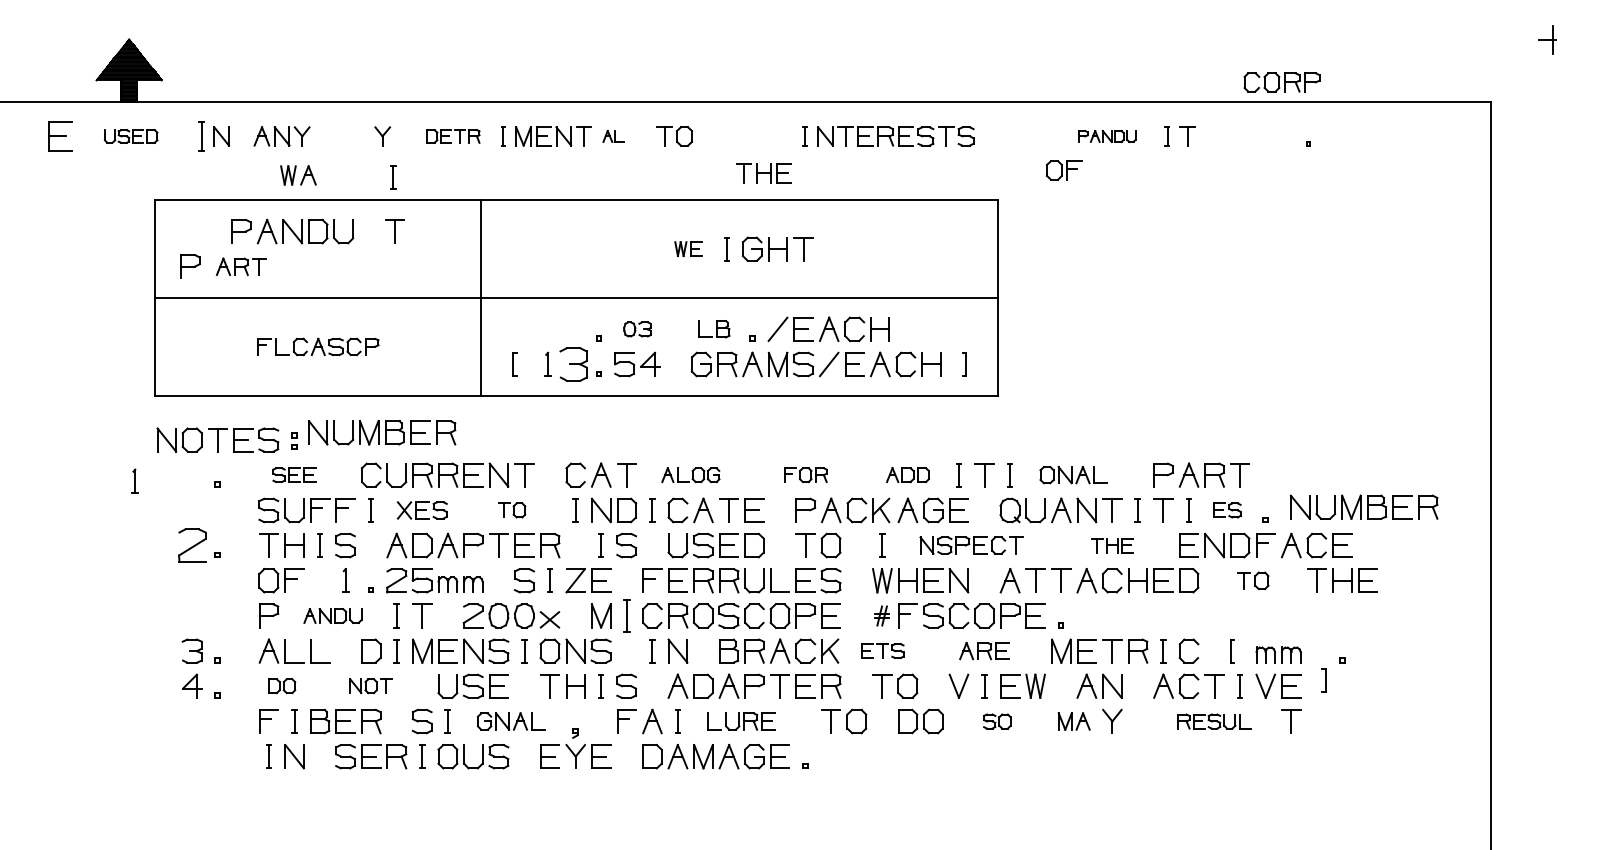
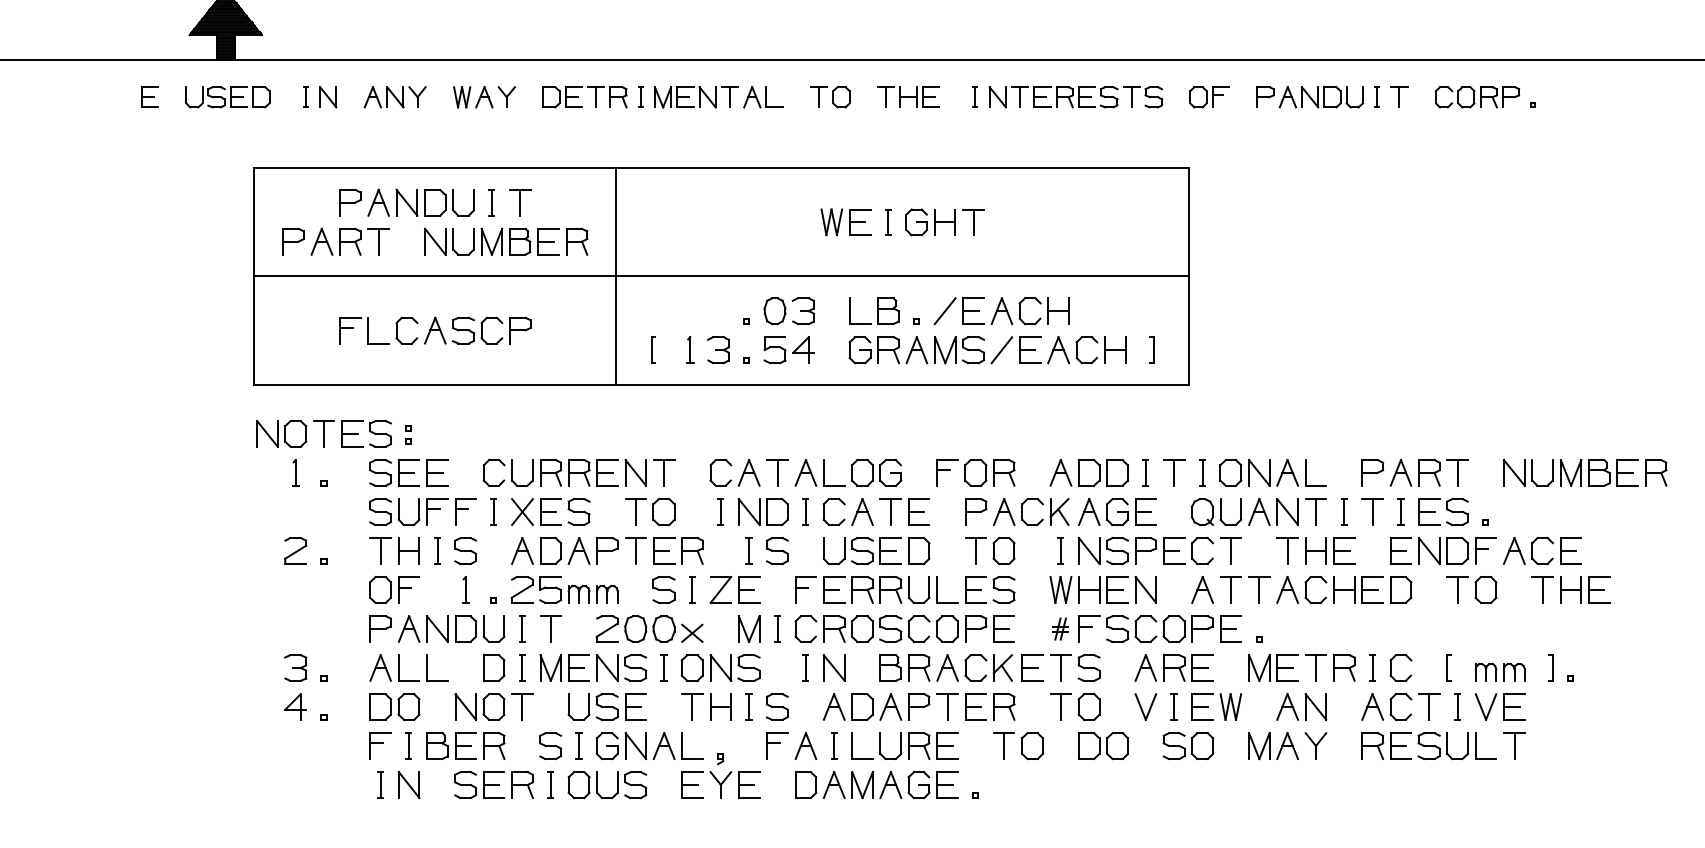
part: (1281, 82) -> (1476, 97), moved
part: (60, 136) -> (149, 97), size x0.62
part: (130, 136) -> (227, 97), size x1.43
part: (201, 136) -> (305, 97), size x0.62
part: (453, 136) -> (585, 97), size x1.43
part: (613, 136) -> (762, 97), size x1.67
part: (1107, 136) -> (1310, 97), size x1.67
part: (1064, 170) -> (1209, 97), moved
part: (763, 173) -> (908, 97), moved
part: (298, 175) -> (473, 97), moved
part: (393, 177) -> (492, 202), moved
part: (688, 248) -> (845, 221), size x1.67
part: (240, 266) -> (349, 241), size x1.43
part: (713, 328) -> (873, 310), size x1.43
part: (637, 329) -> (789, 311), size x1.67
part: (318, 346) -> (435, 330), size x1.43
part: (573, 364) -> (718, 350), size x0.71
part: (382, 432) -> (506, 241), moved
part: (294, 474) -> (409, 472), size x1.67
part: (690, 474) -> (848, 472), size x1.67
part: (805, 474) -> (975, 472), size x1.67
part: (907, 474) -> (1088, 472), size x1.67
part: (1073, 474) -> (1272, 472), size x1.43
part: (134, 480) -> (294, 472), moved
part: (1363, 506) -> (1584, 472), moved
part: (422, 510) -> (550, 512), size x1.43
part: (511, 510) -> (649, 512), size x1.67
part: (1227, 510) -> (1443, 512), size x1.67
part: (191, 545) -> (294, 550), size x0.71
part: (971, 545) -> (1159, 550), size x1.43
part: (1112, 545) -> (1316, 550), size x1.67
part: (1252, 580) -> (1471, 589), size x1.43
part: (332, 615) -> (451, 628), size x1.67
part: (626, 615) -> (777, 628), size x0.71
part: (882, 650) -> (1061, 667), size x1.67
part: (984, 650) -> (1174, 667), size x1.43
part: (1323, 680) -> (1550, 668), moved
part: (281, 685) -> (394, 706), size x1.67
part: (370, 685) -> (493, 706), size x1.67
part: (510, 721) -> (648, 746), size x1.43
part: (741, 721) -> (904, 746), size x1.43
part: (997, 721) -> (1188, 746), size x1.67
part: (1074, 721) -> (1273, 746), size x1.43
part: (1214, 721) -> (1429, 746), size x1.67

